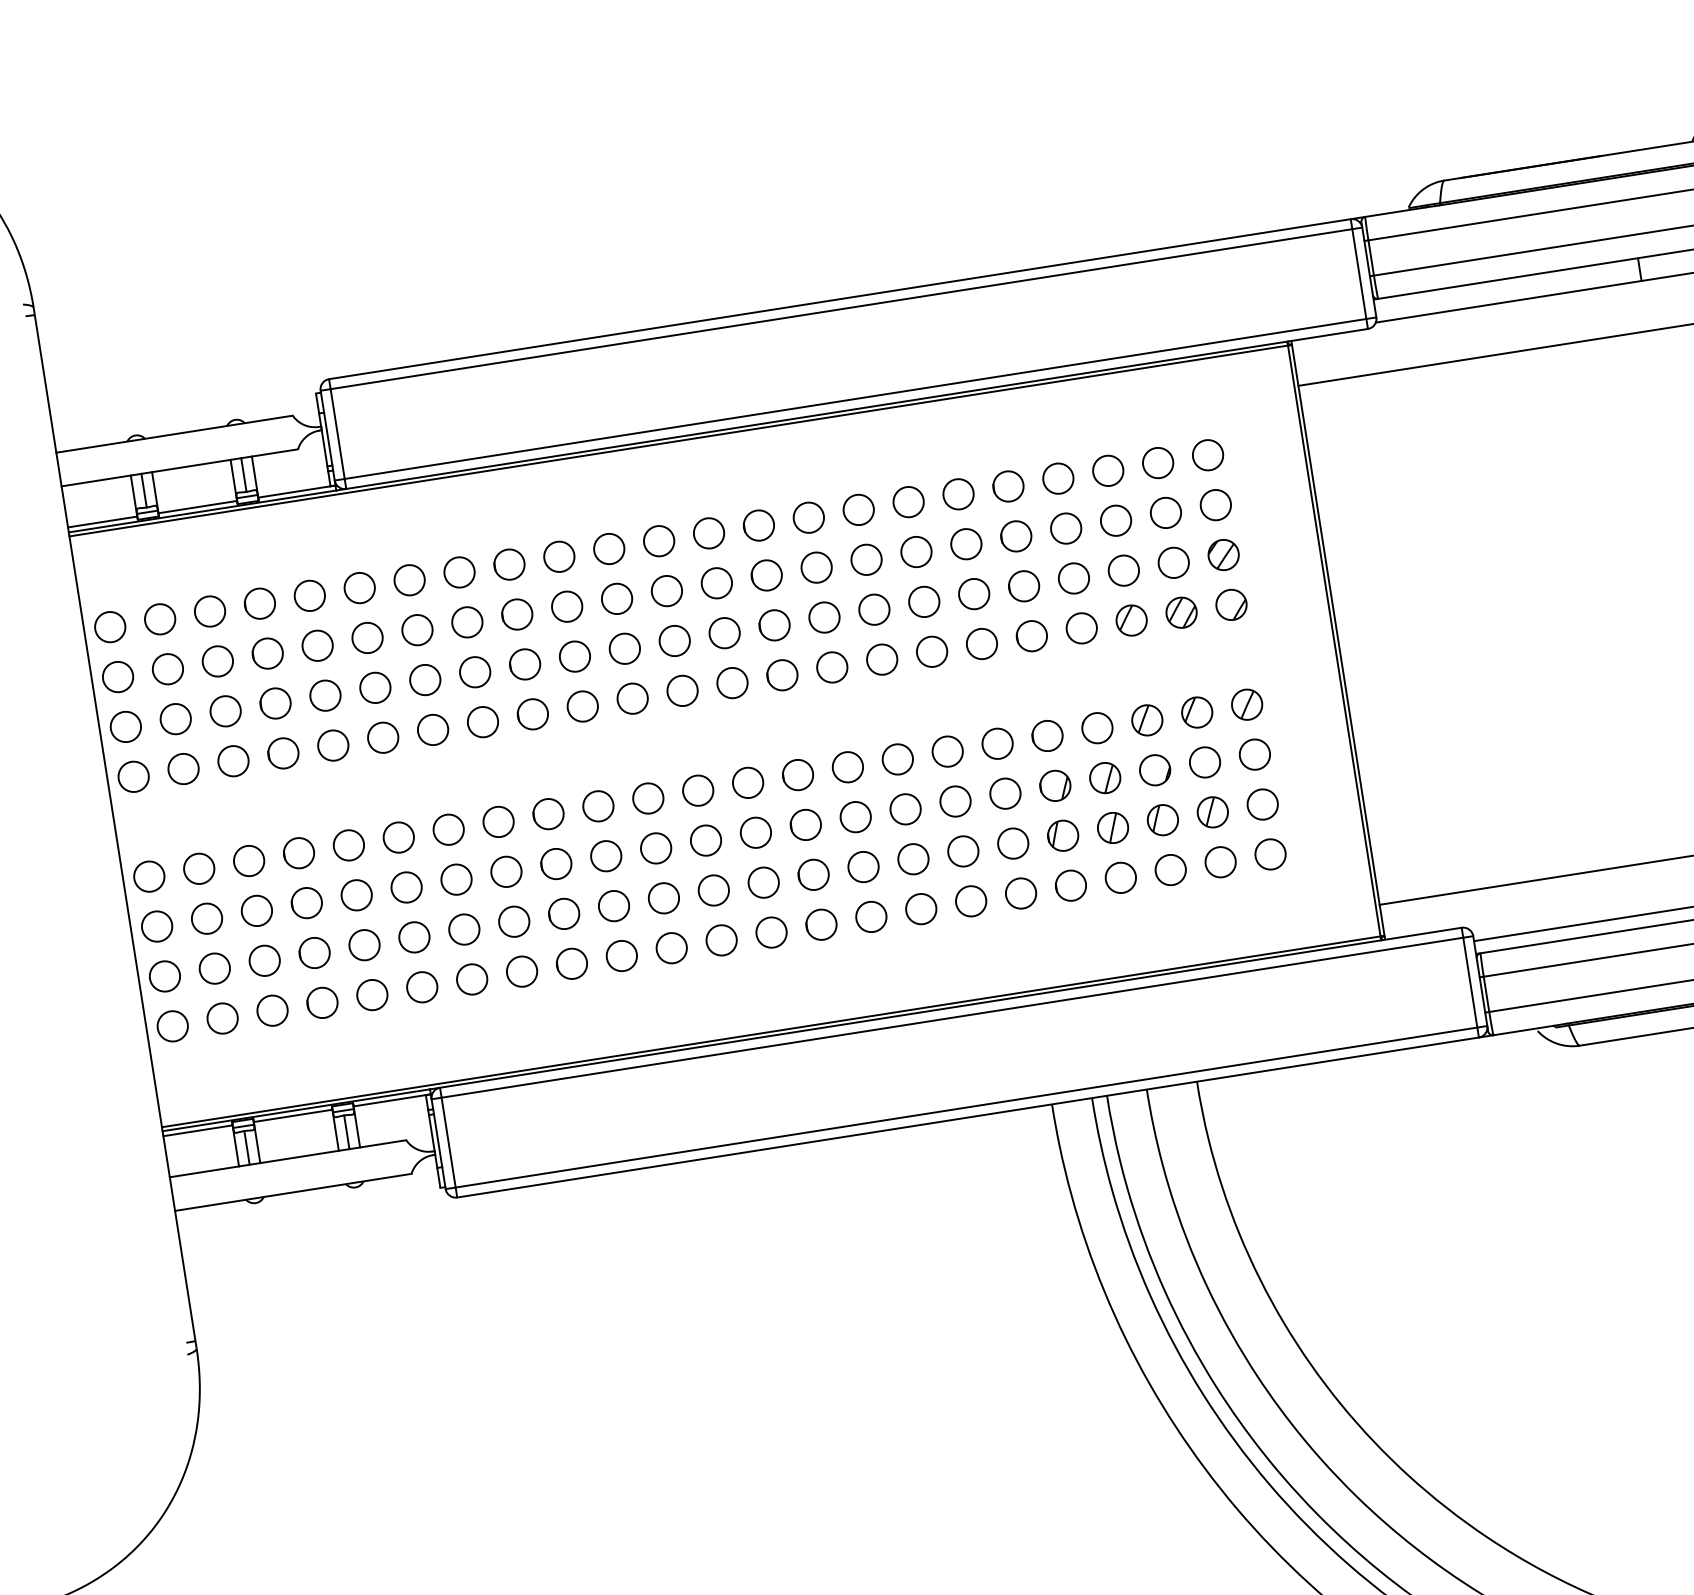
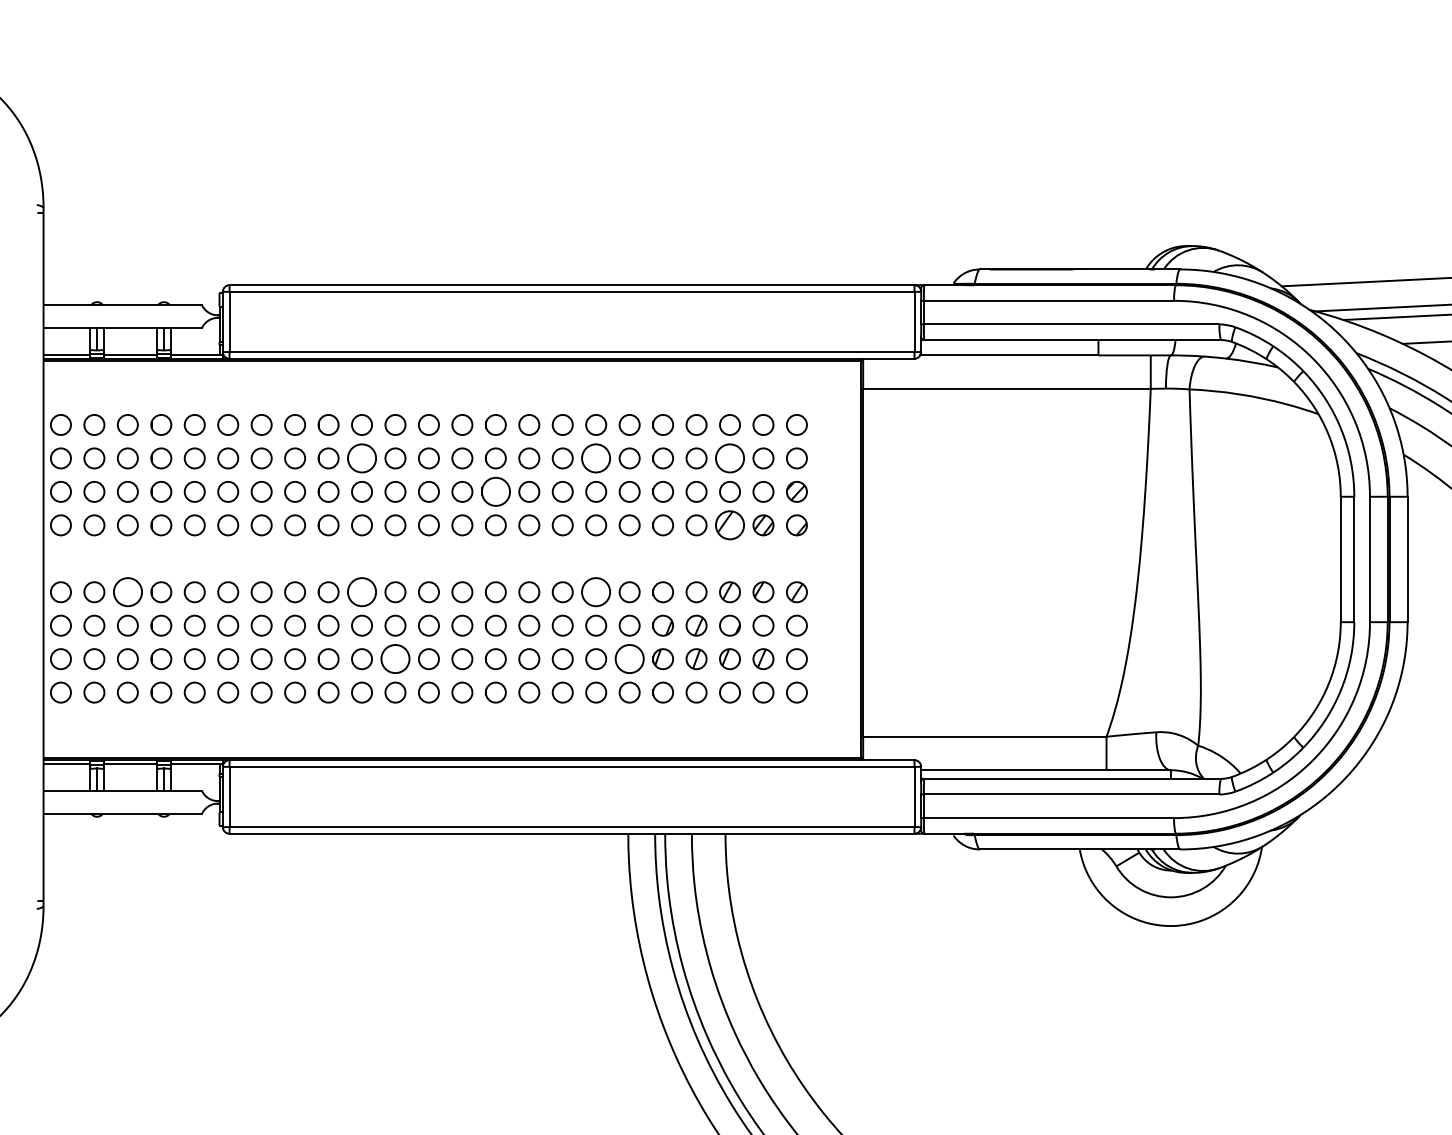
circle: (1115, 520) -> (729, 458), size x1.4
circle: (916, 552) -> (596, 458), size x1.4
circle: (566, 606) -> (361, 458), size x1.4
part: (1130, 620) -> (729, 525), size x1.4
circle: (773, 624) -> (495, 491), size x1.4
circle: (948, 751) -> (596, 592), size x1.4
circle: (597, 806) -> (361, 592), size x1.4
circle: (1013, 844) -> (629, 659), size x1.4
circle: (248, 861) -> (127, 592), size x1.4
circle: (664, 898) -> (395, 659), size x1.4

